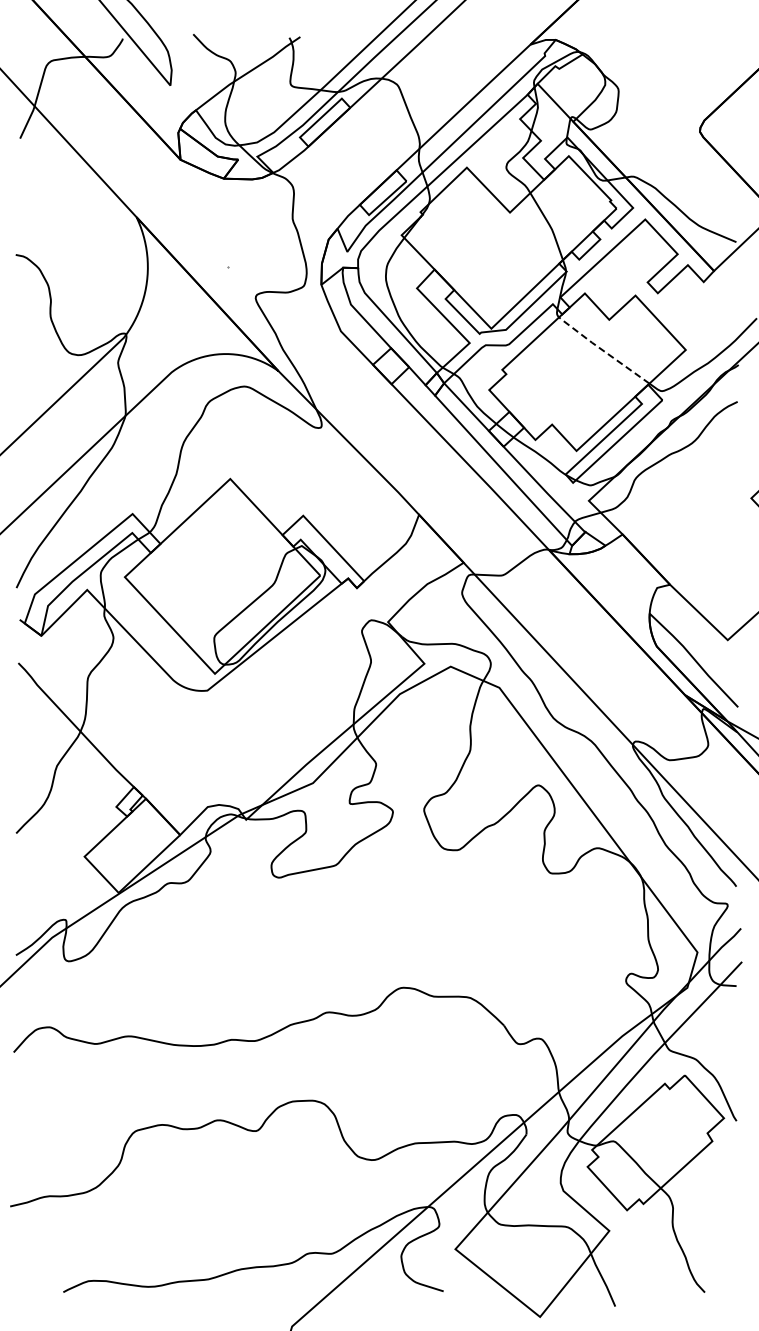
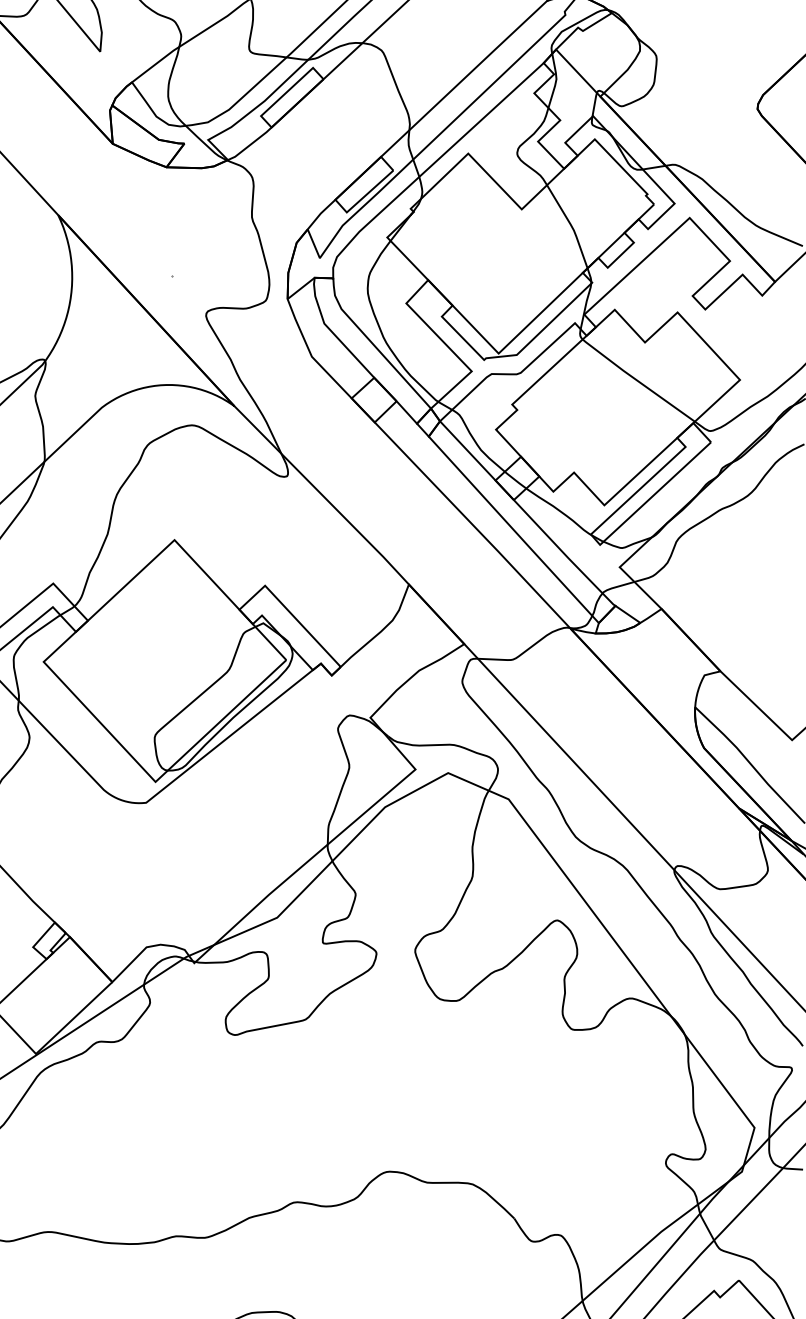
line: (602, 350) -> (636, 380), dashed -> solid

